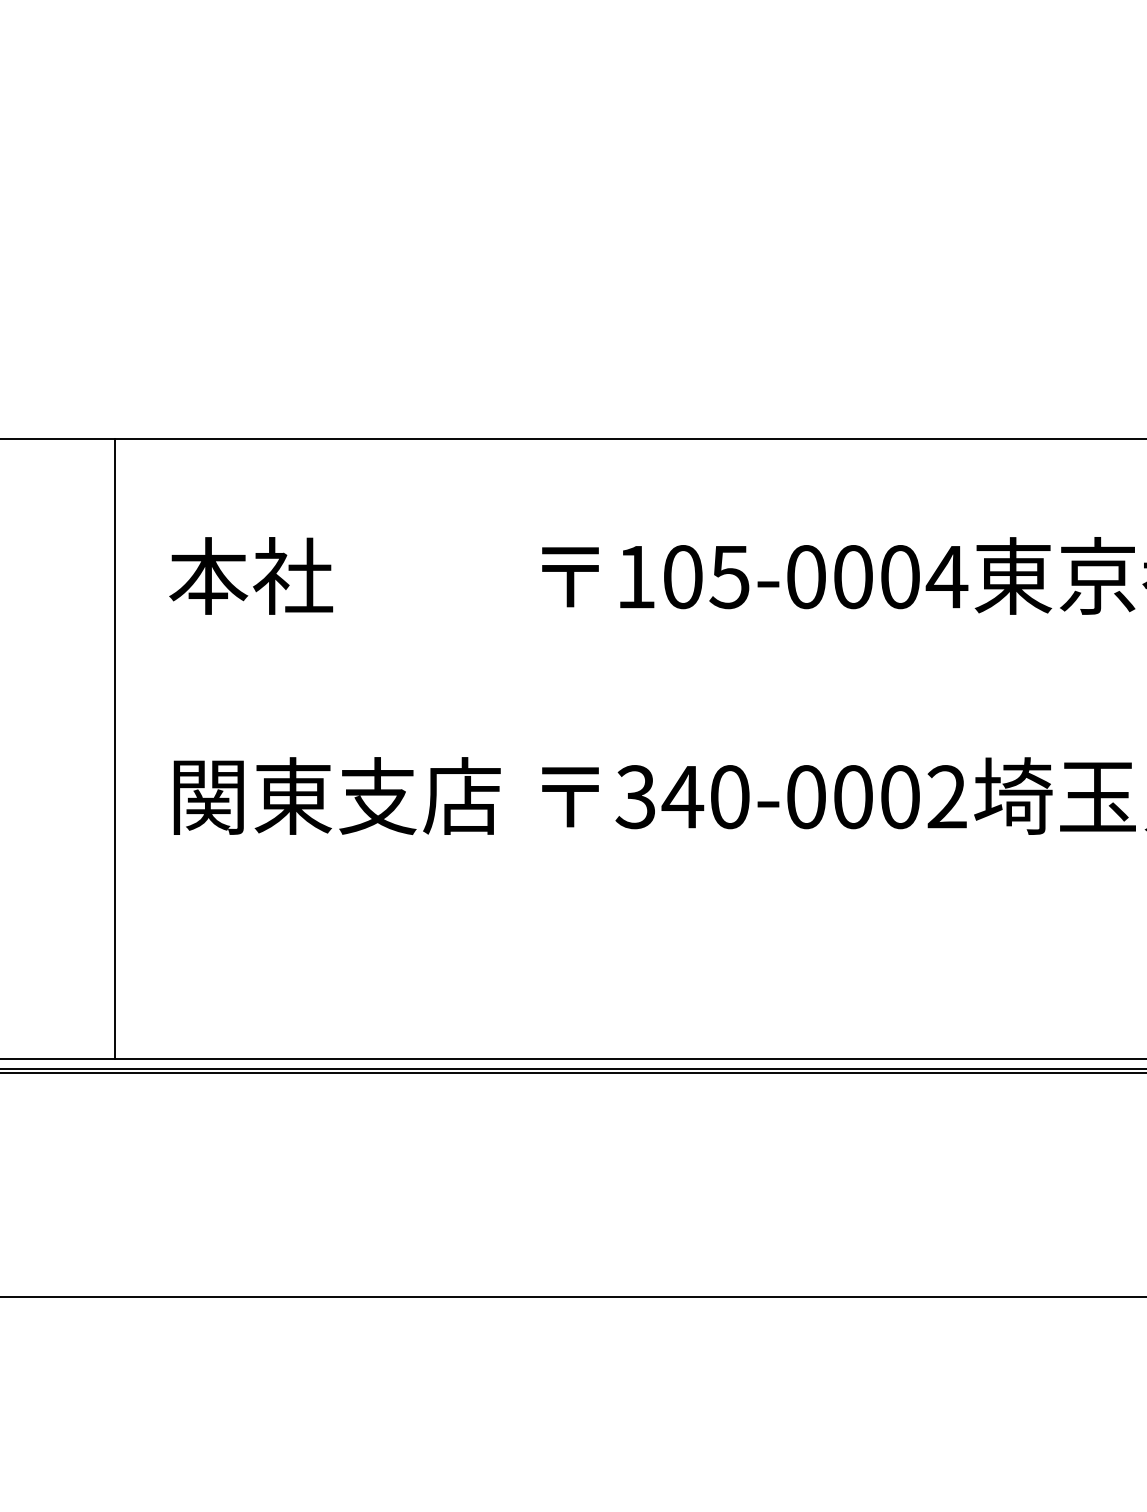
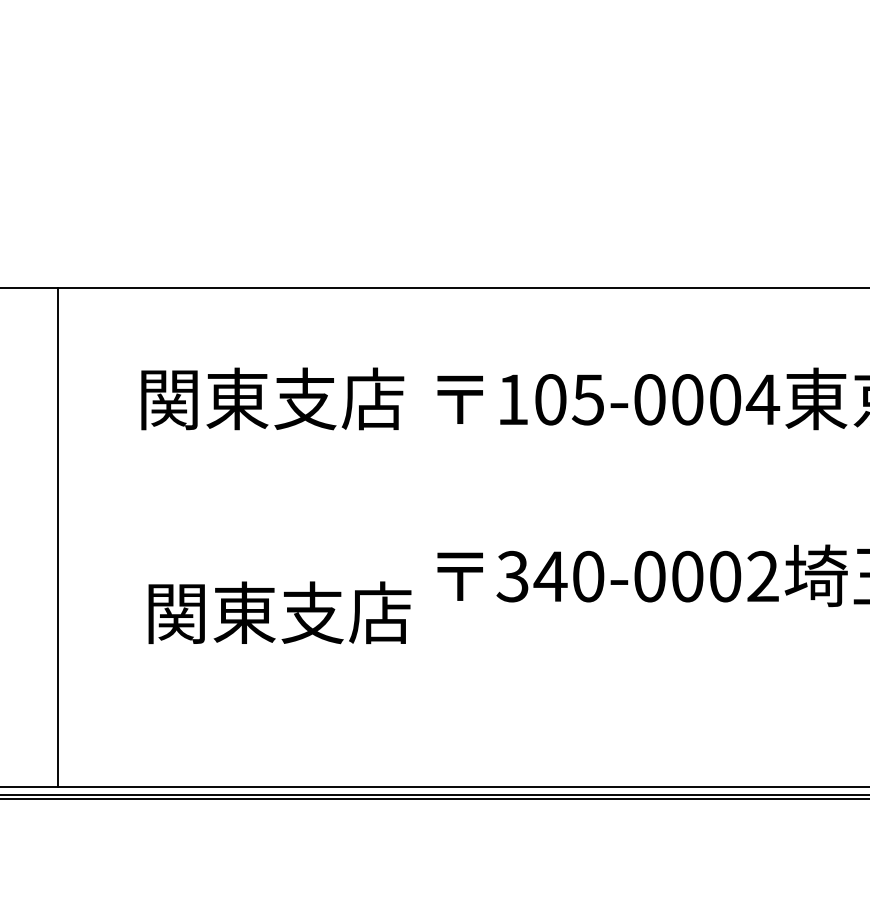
text: (334, 575) -> (270, 398), 本社 -> 関東支店
line: (114, 748) -> (57, 537), moved
text: (336, 795) -> (279, 612), moved

